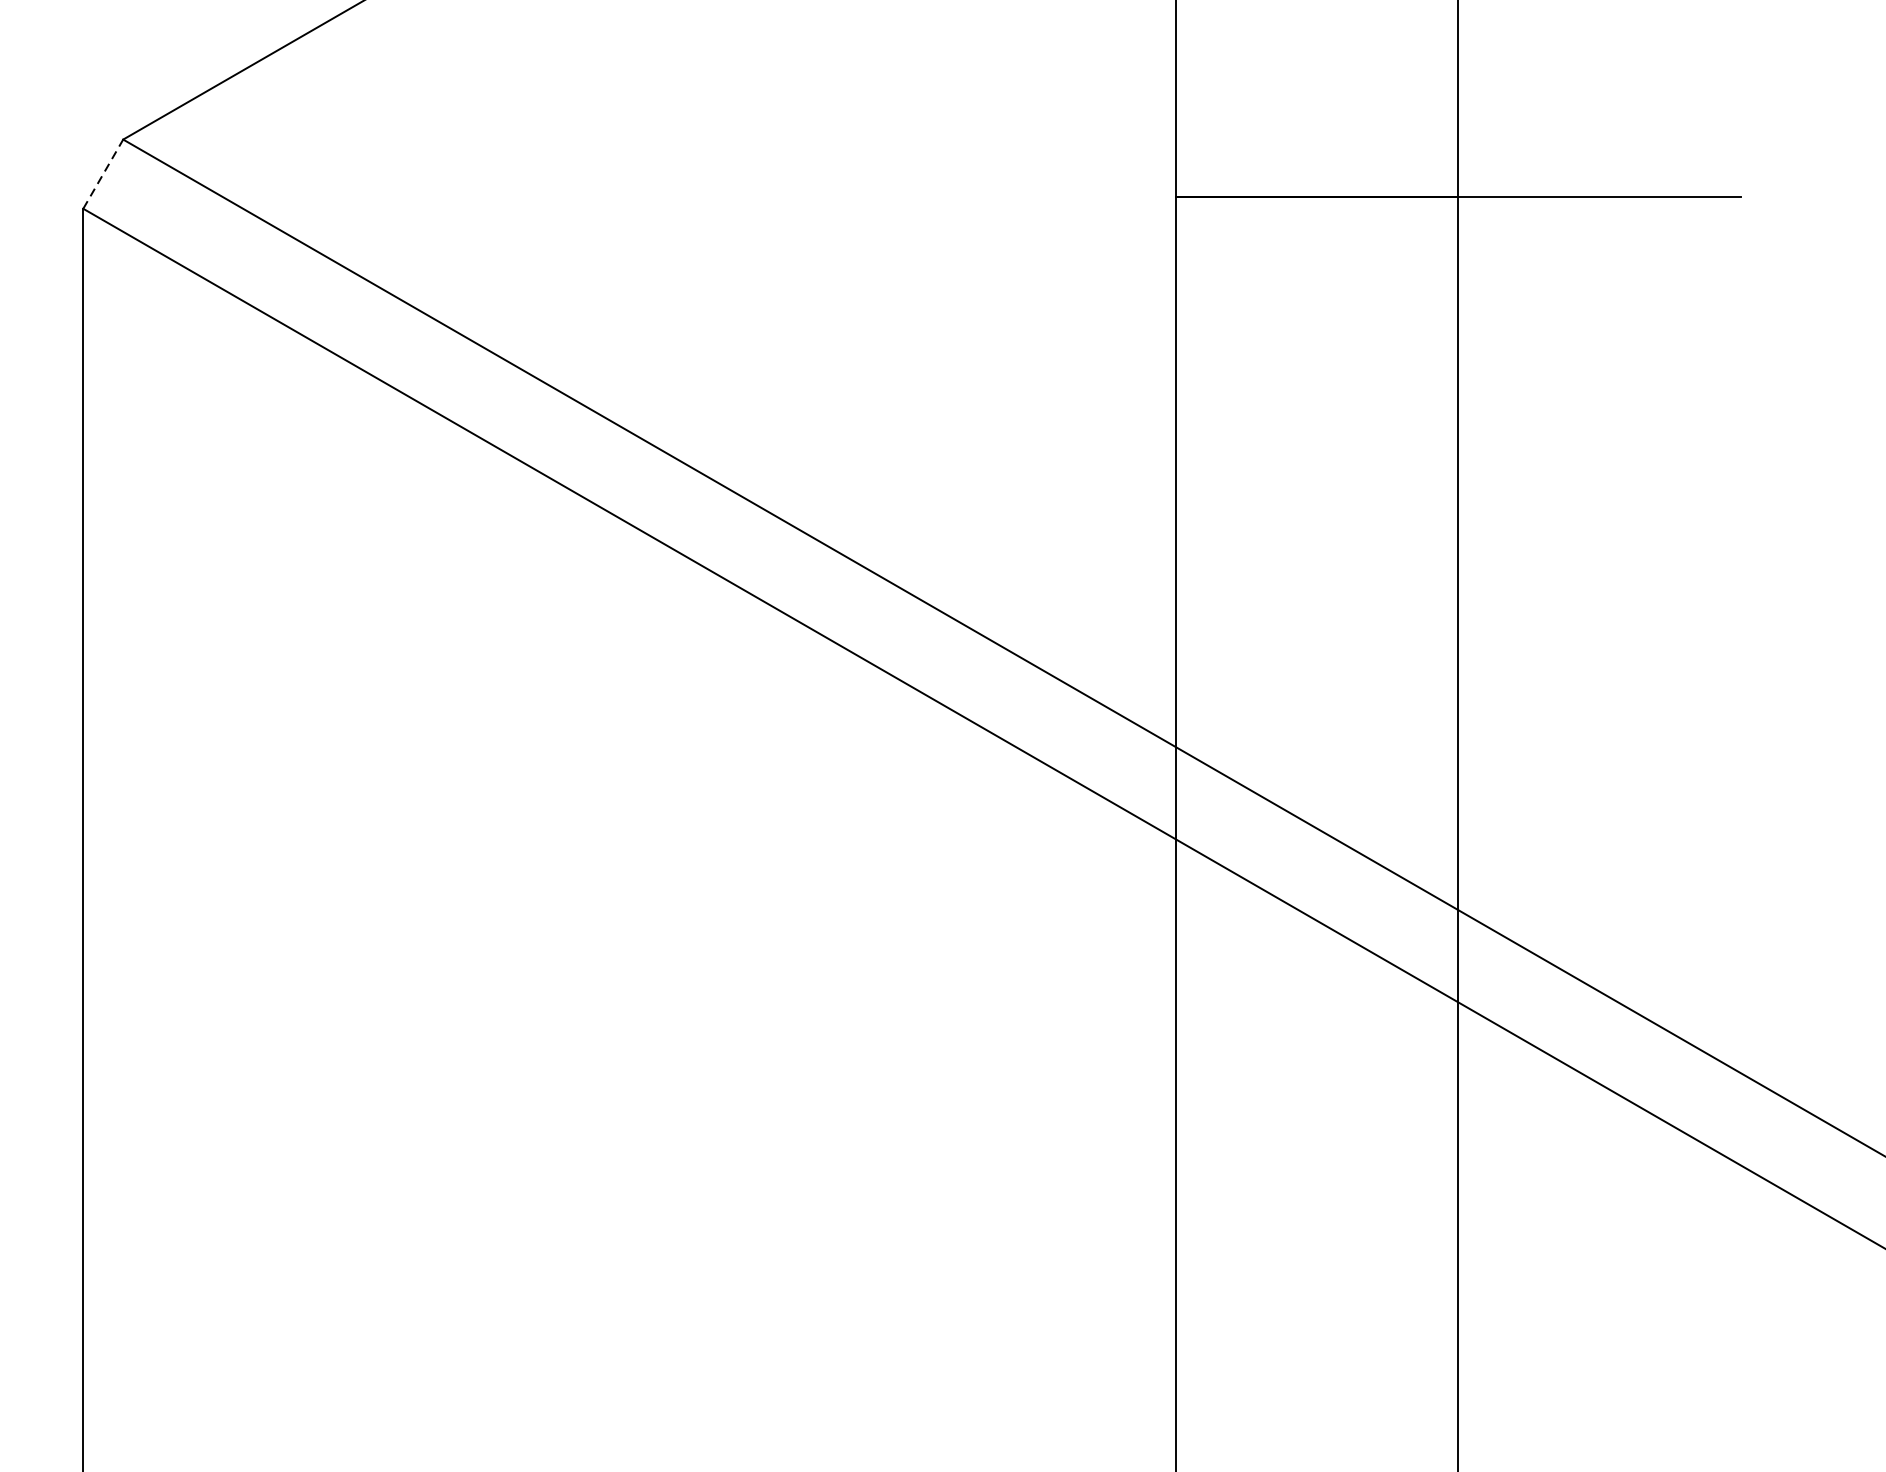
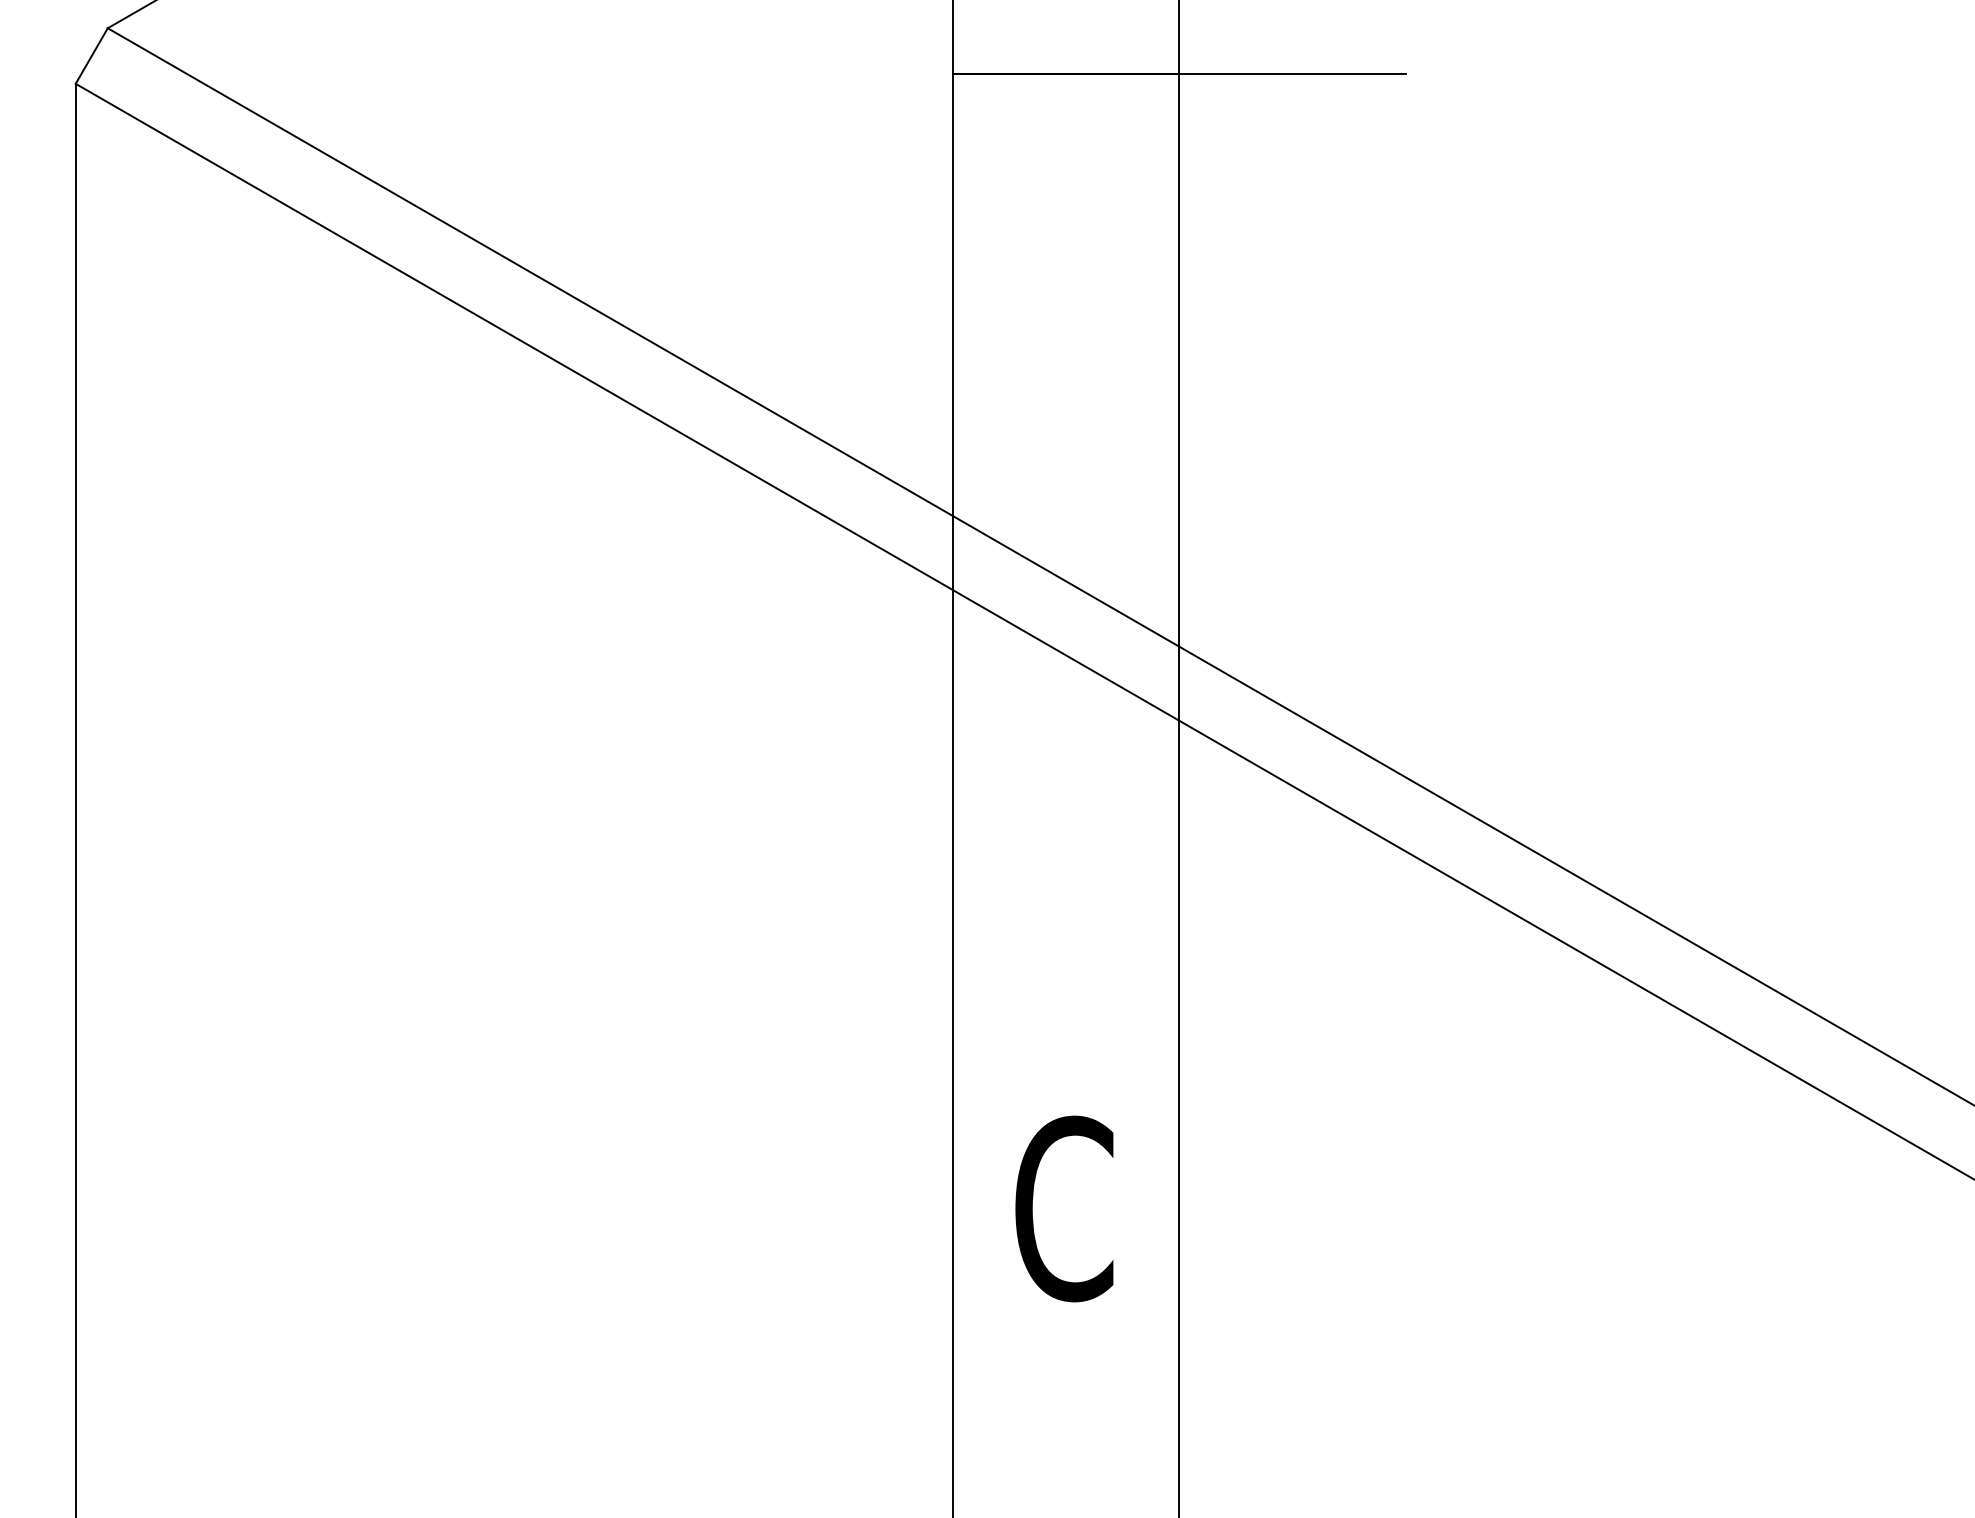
line: (104, 173) -> (92, 55), dashed -> solid

